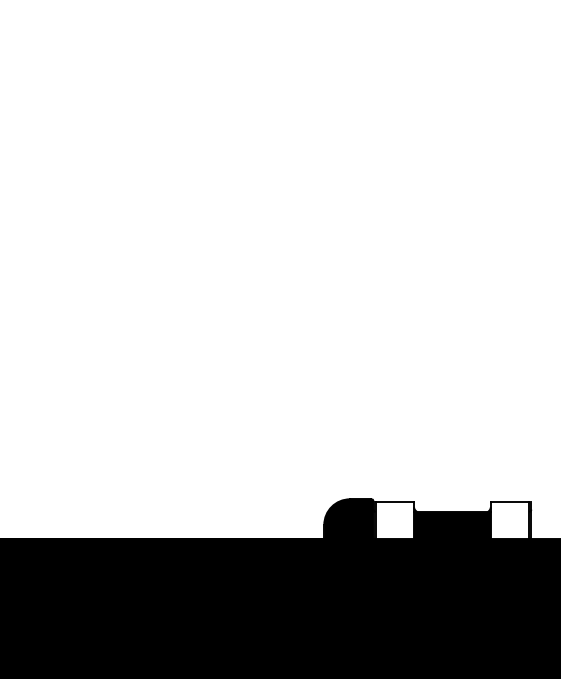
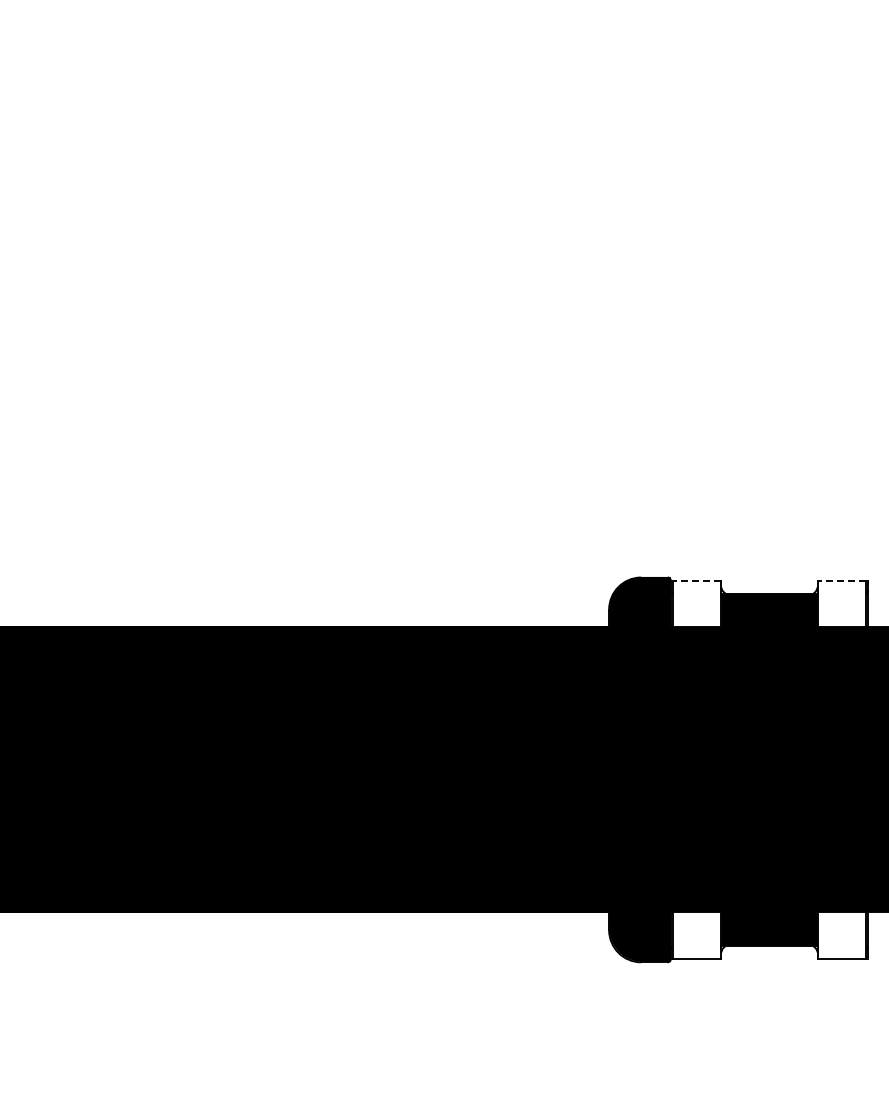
line: (394, 501) -> (696, 580), solid -> dashed
line: (510, 501) -> (841, 580), solid -> dashed

